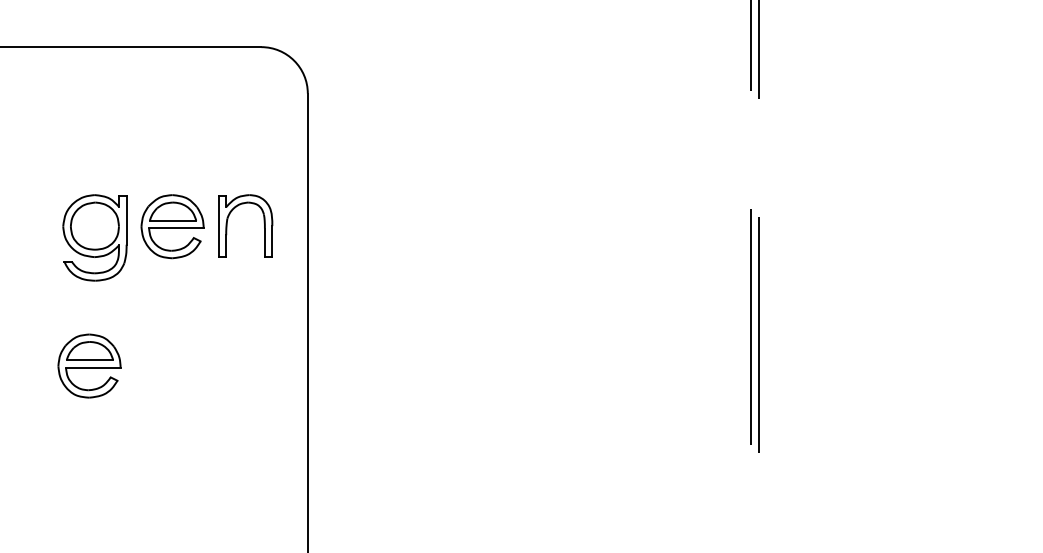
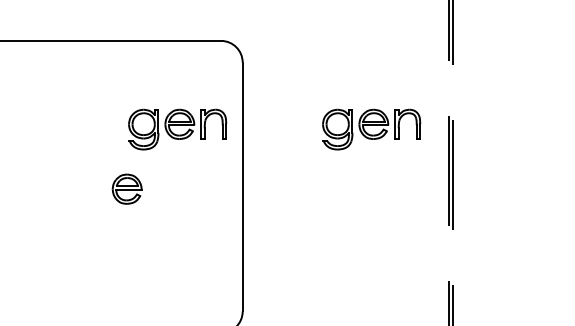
part: (584, 237) -> (371, 129), added
part: (88, 364) -> (126, 188), moved

